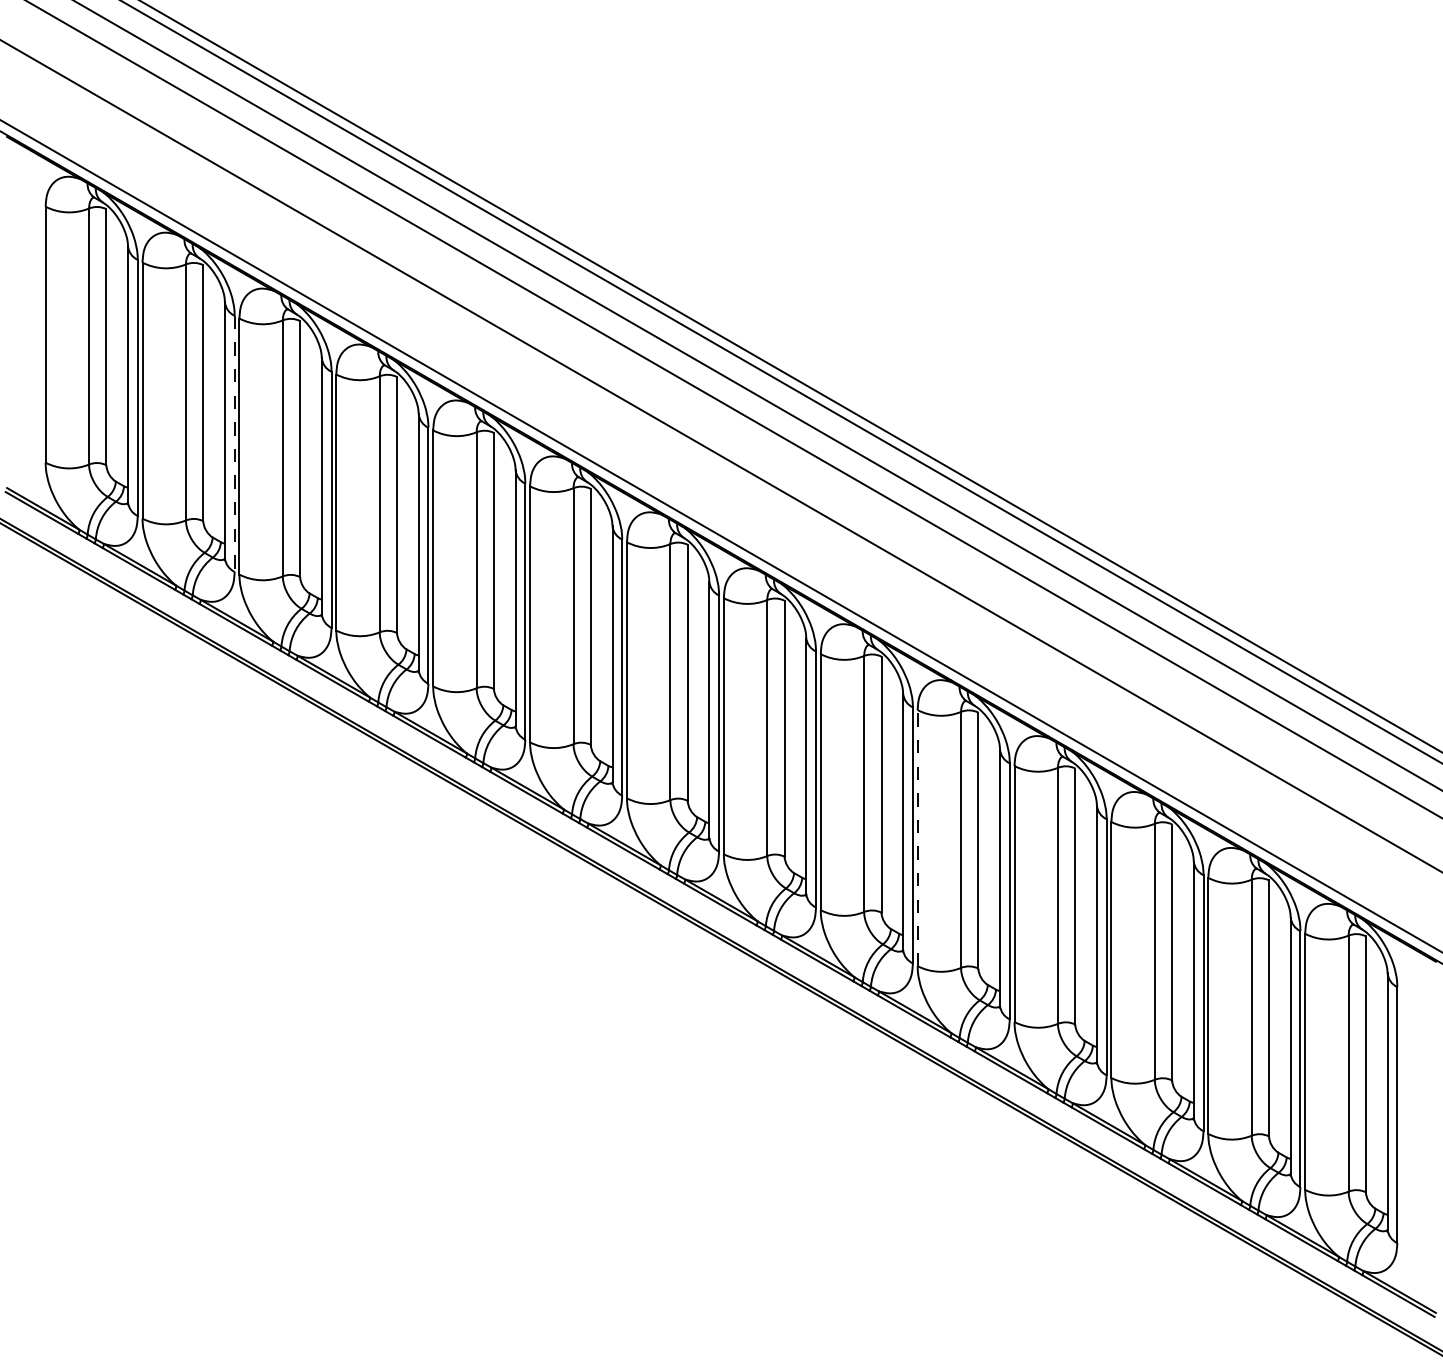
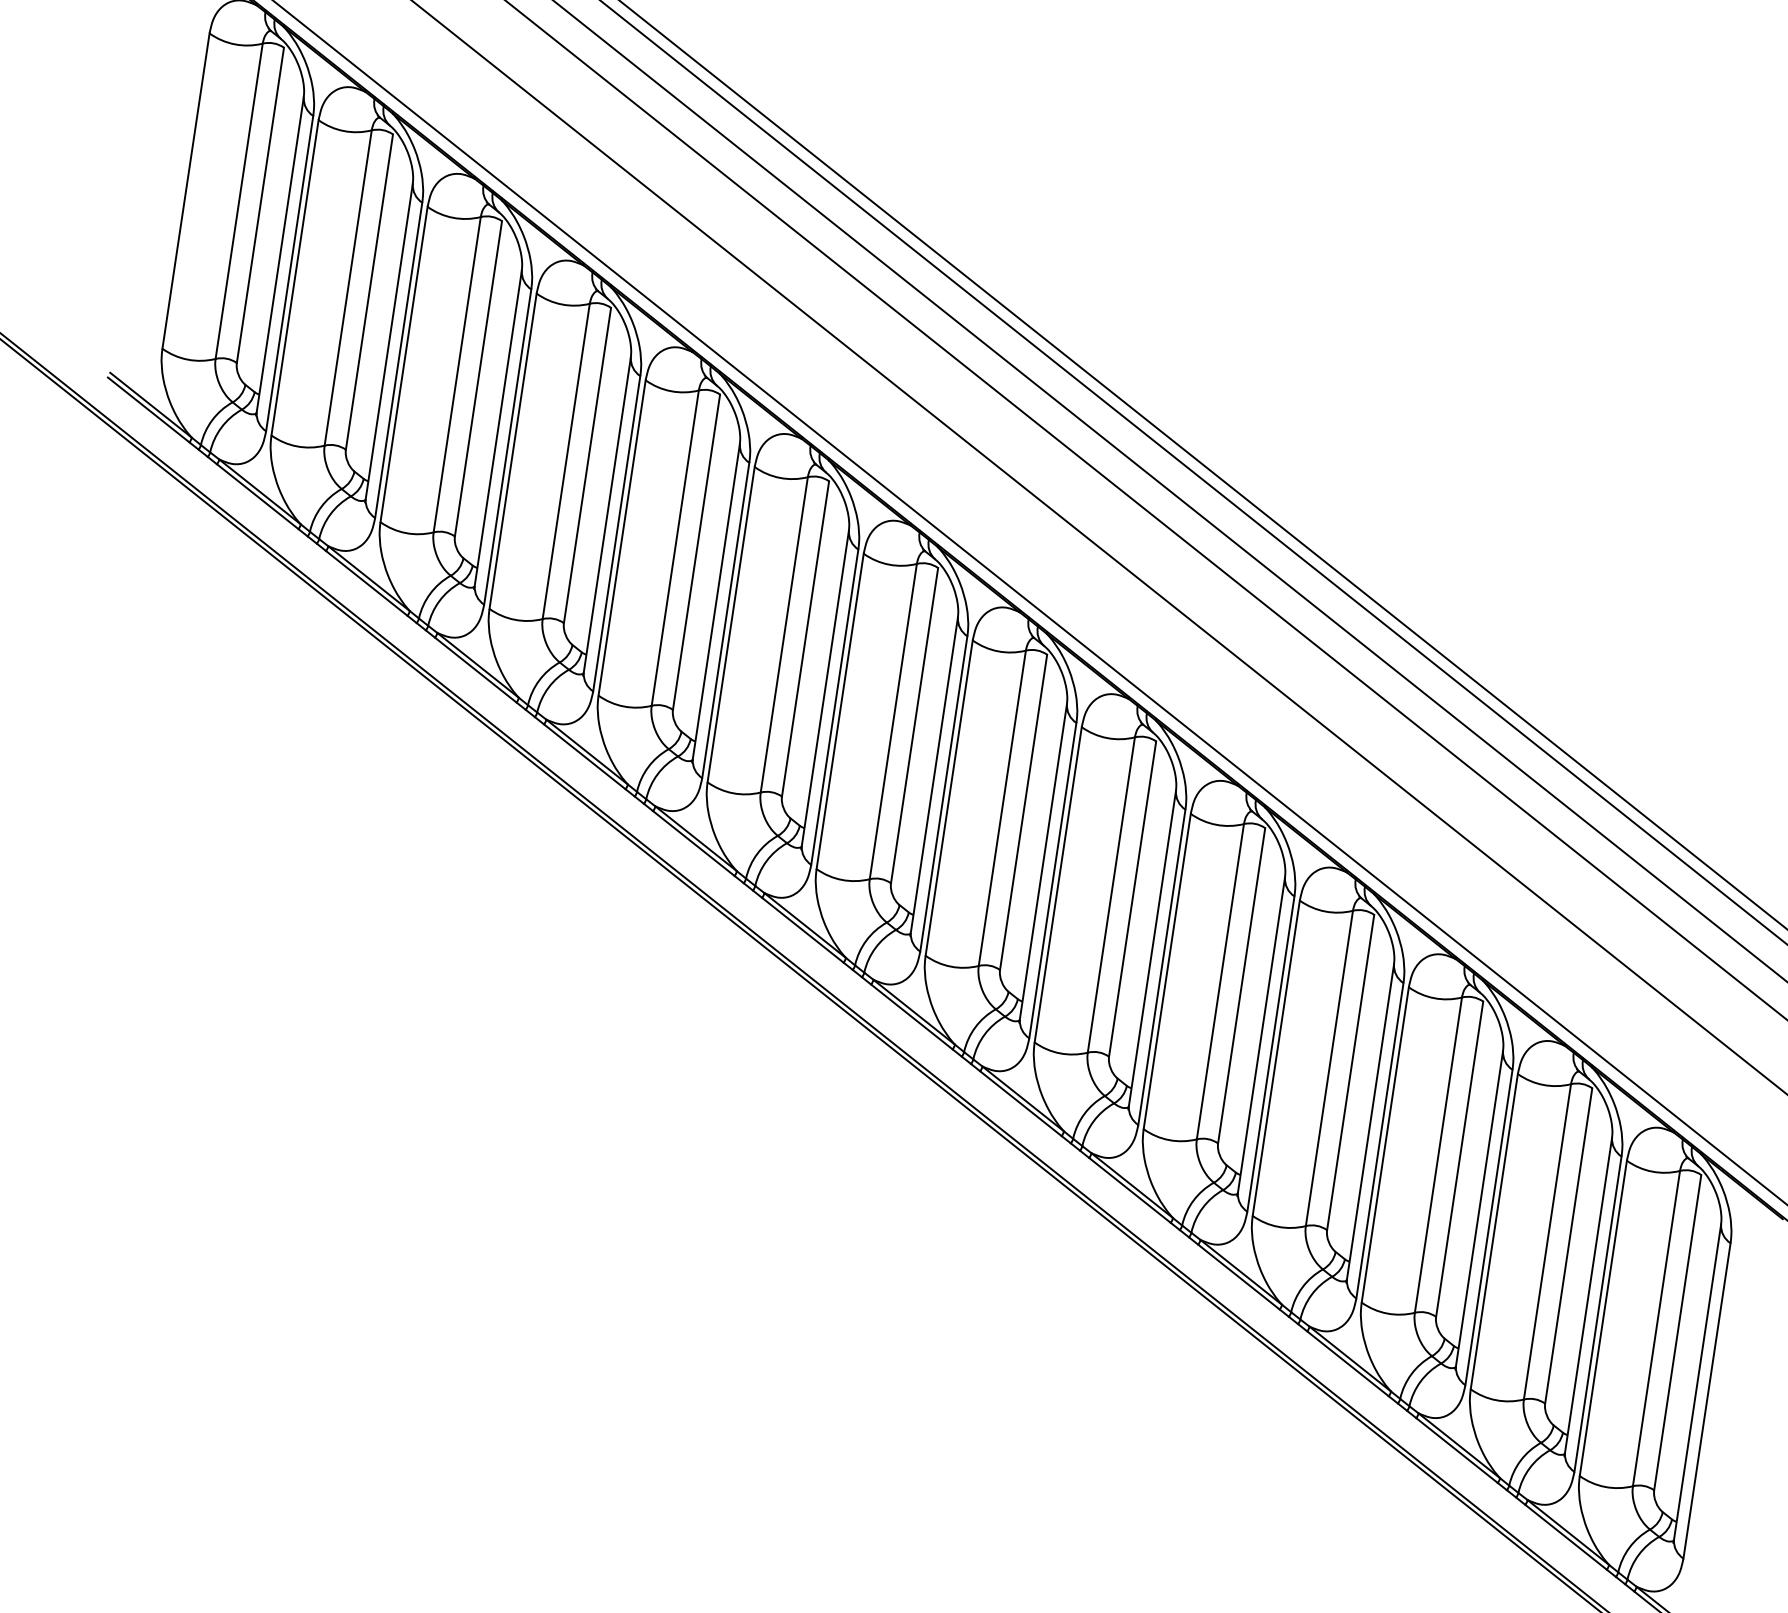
line: (234, 444) -> (398, 361), dashed -> solid
line: (917, 837) -> (1167, 970), dashed -> solid

